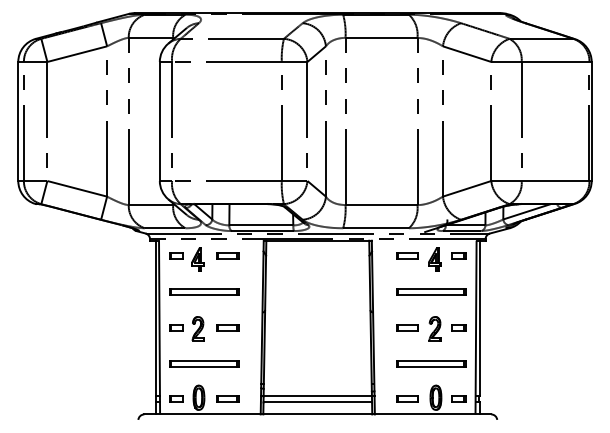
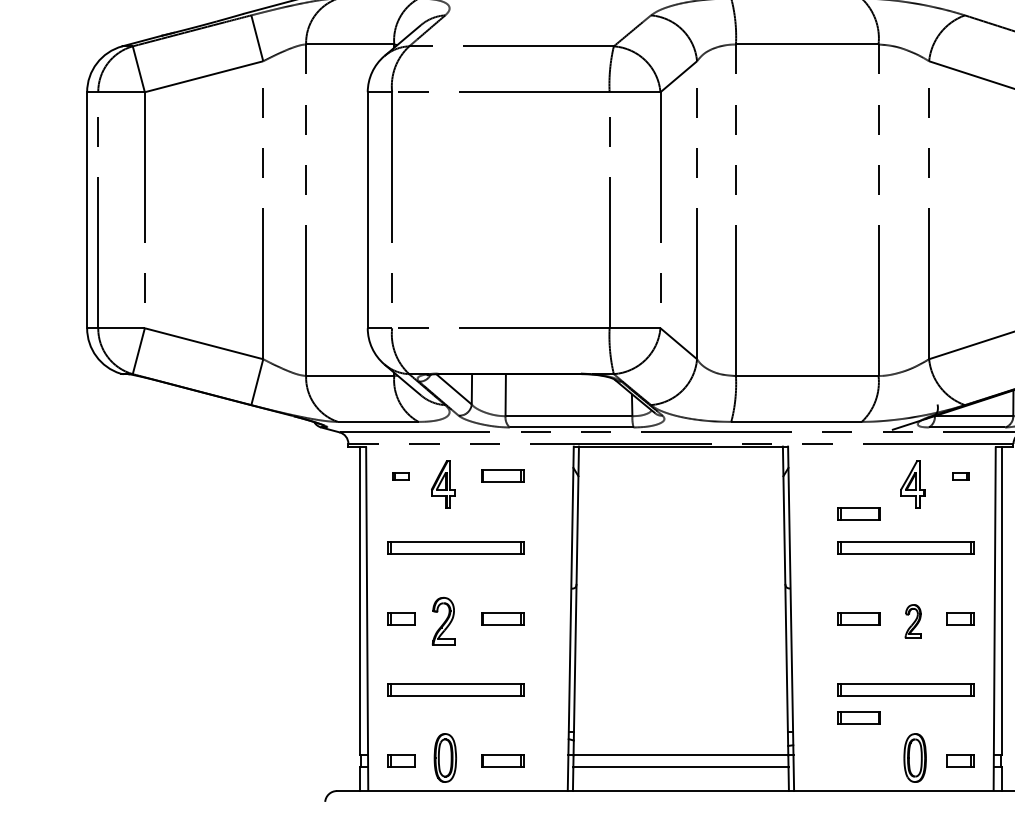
part: (176, 255) -> (400, 475), size x0.6
part: (407, 255) -> (858, 513), moved
part: (458, 255) -> (959, 475), size x0.6
part: (434, 328) -> (912, 620), size x0.7
part: (407, 398) -> (858, 715), moved

